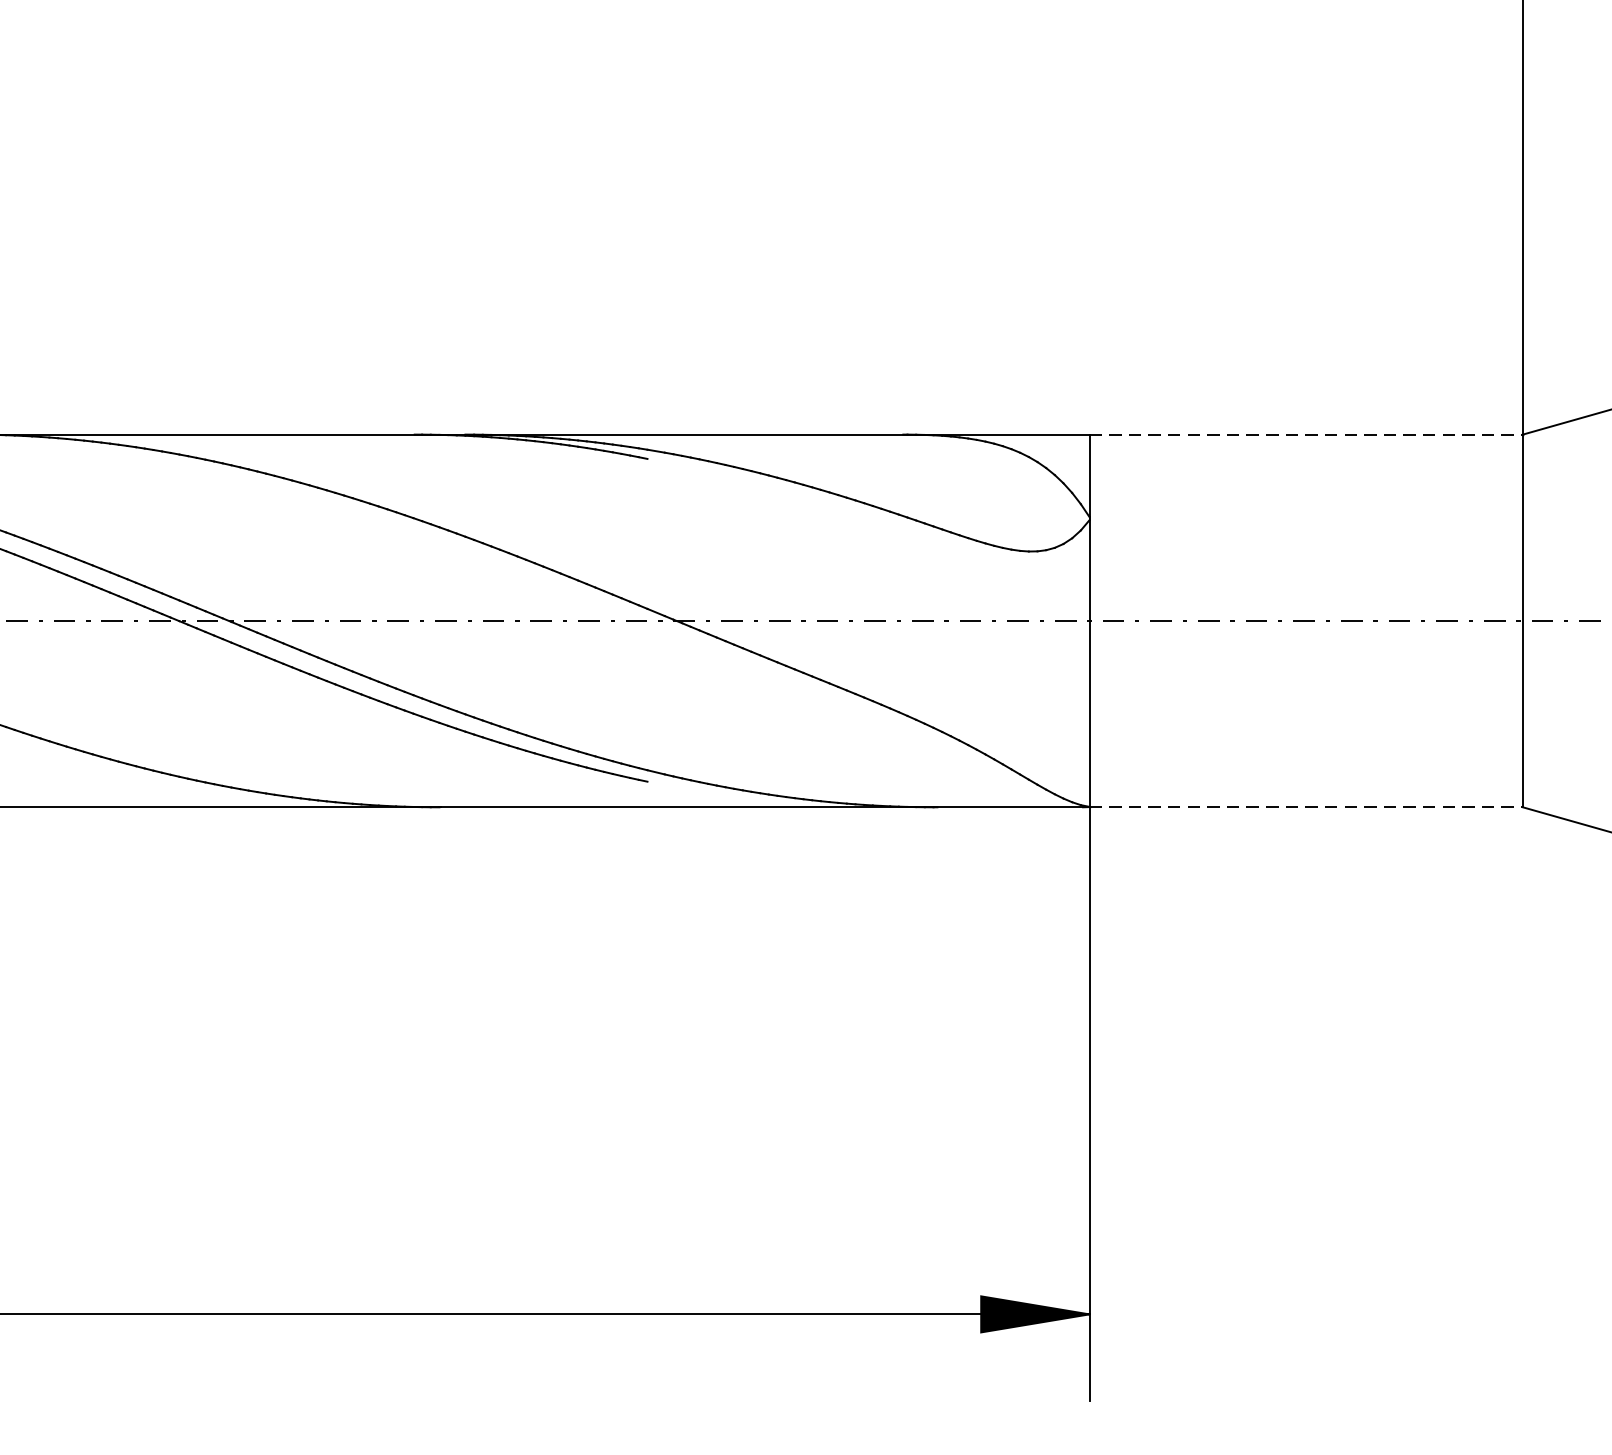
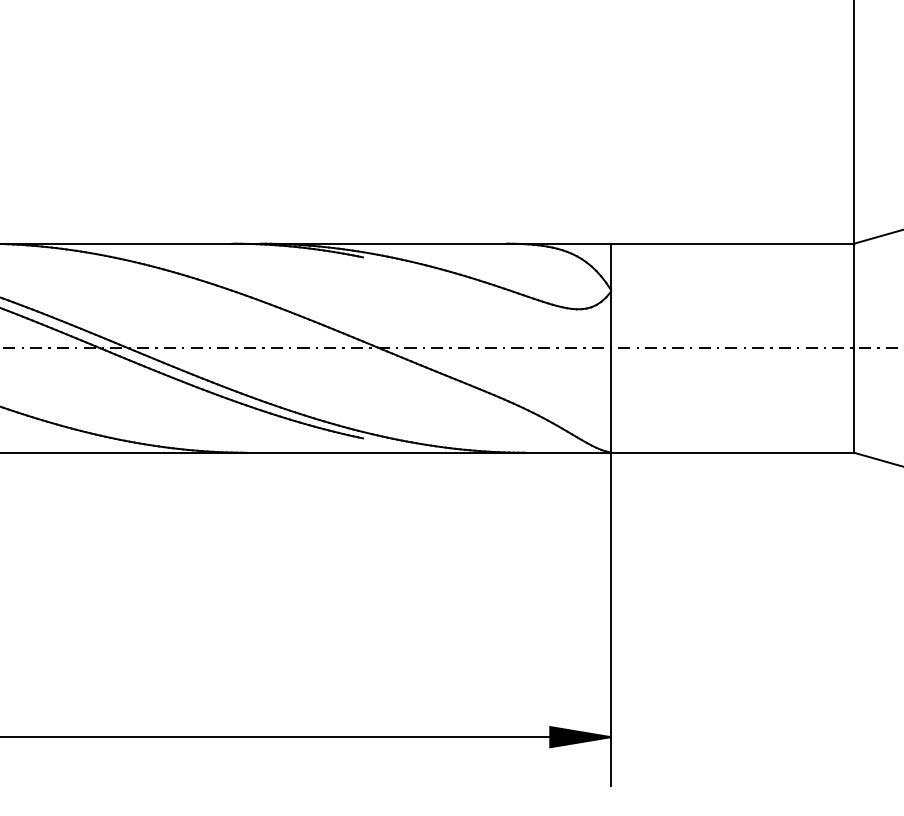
line: (1306, 434) -> (732, 243), dashed -> solid
line: (1306, 806) -> (732, 452), dashed -> solid

